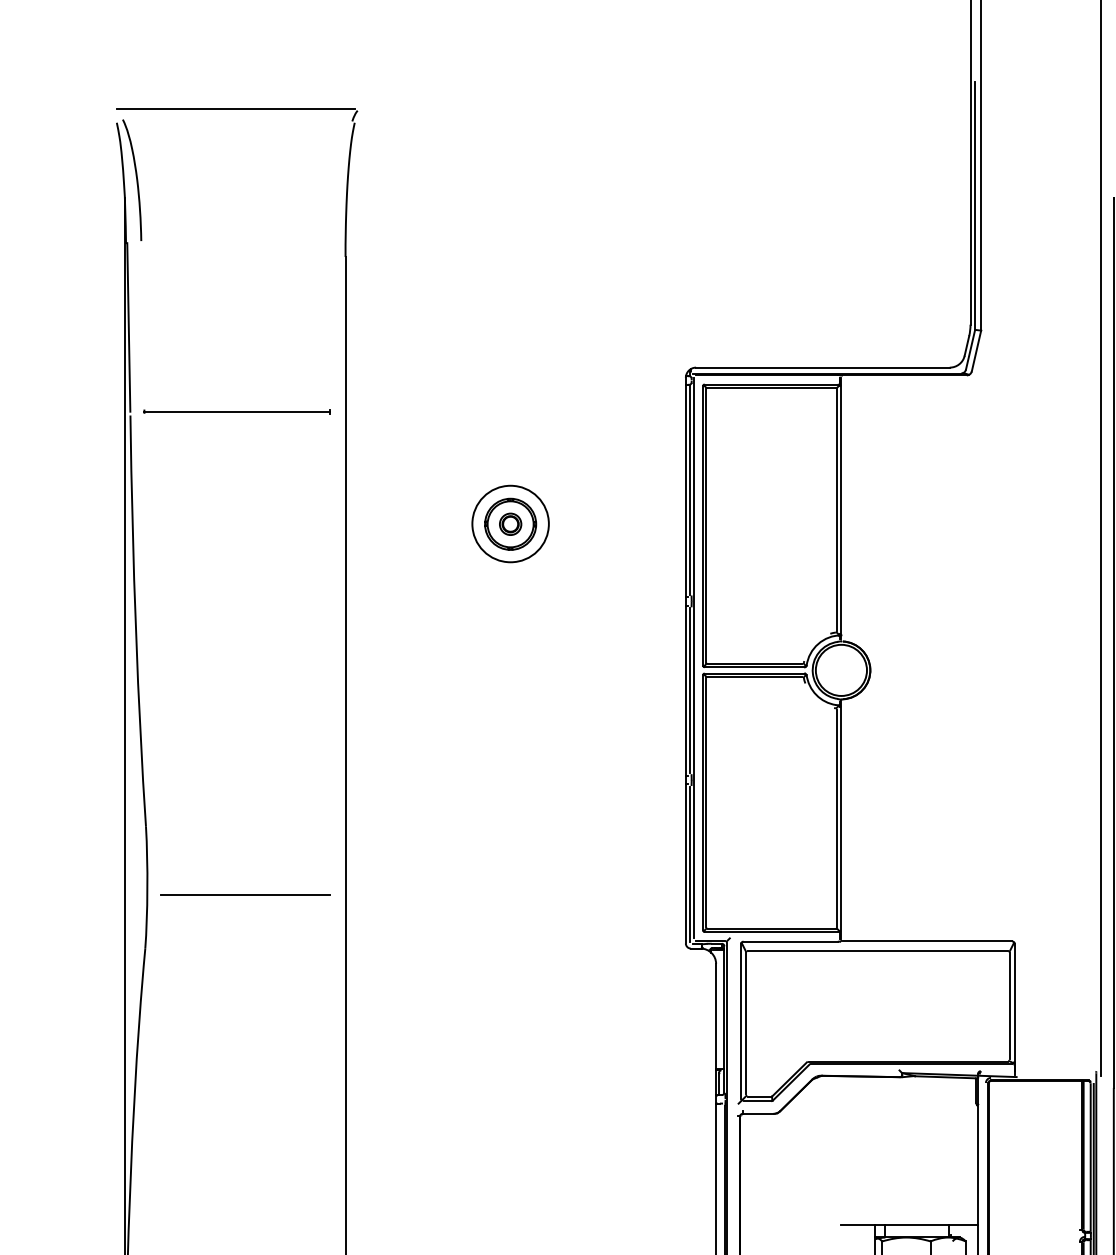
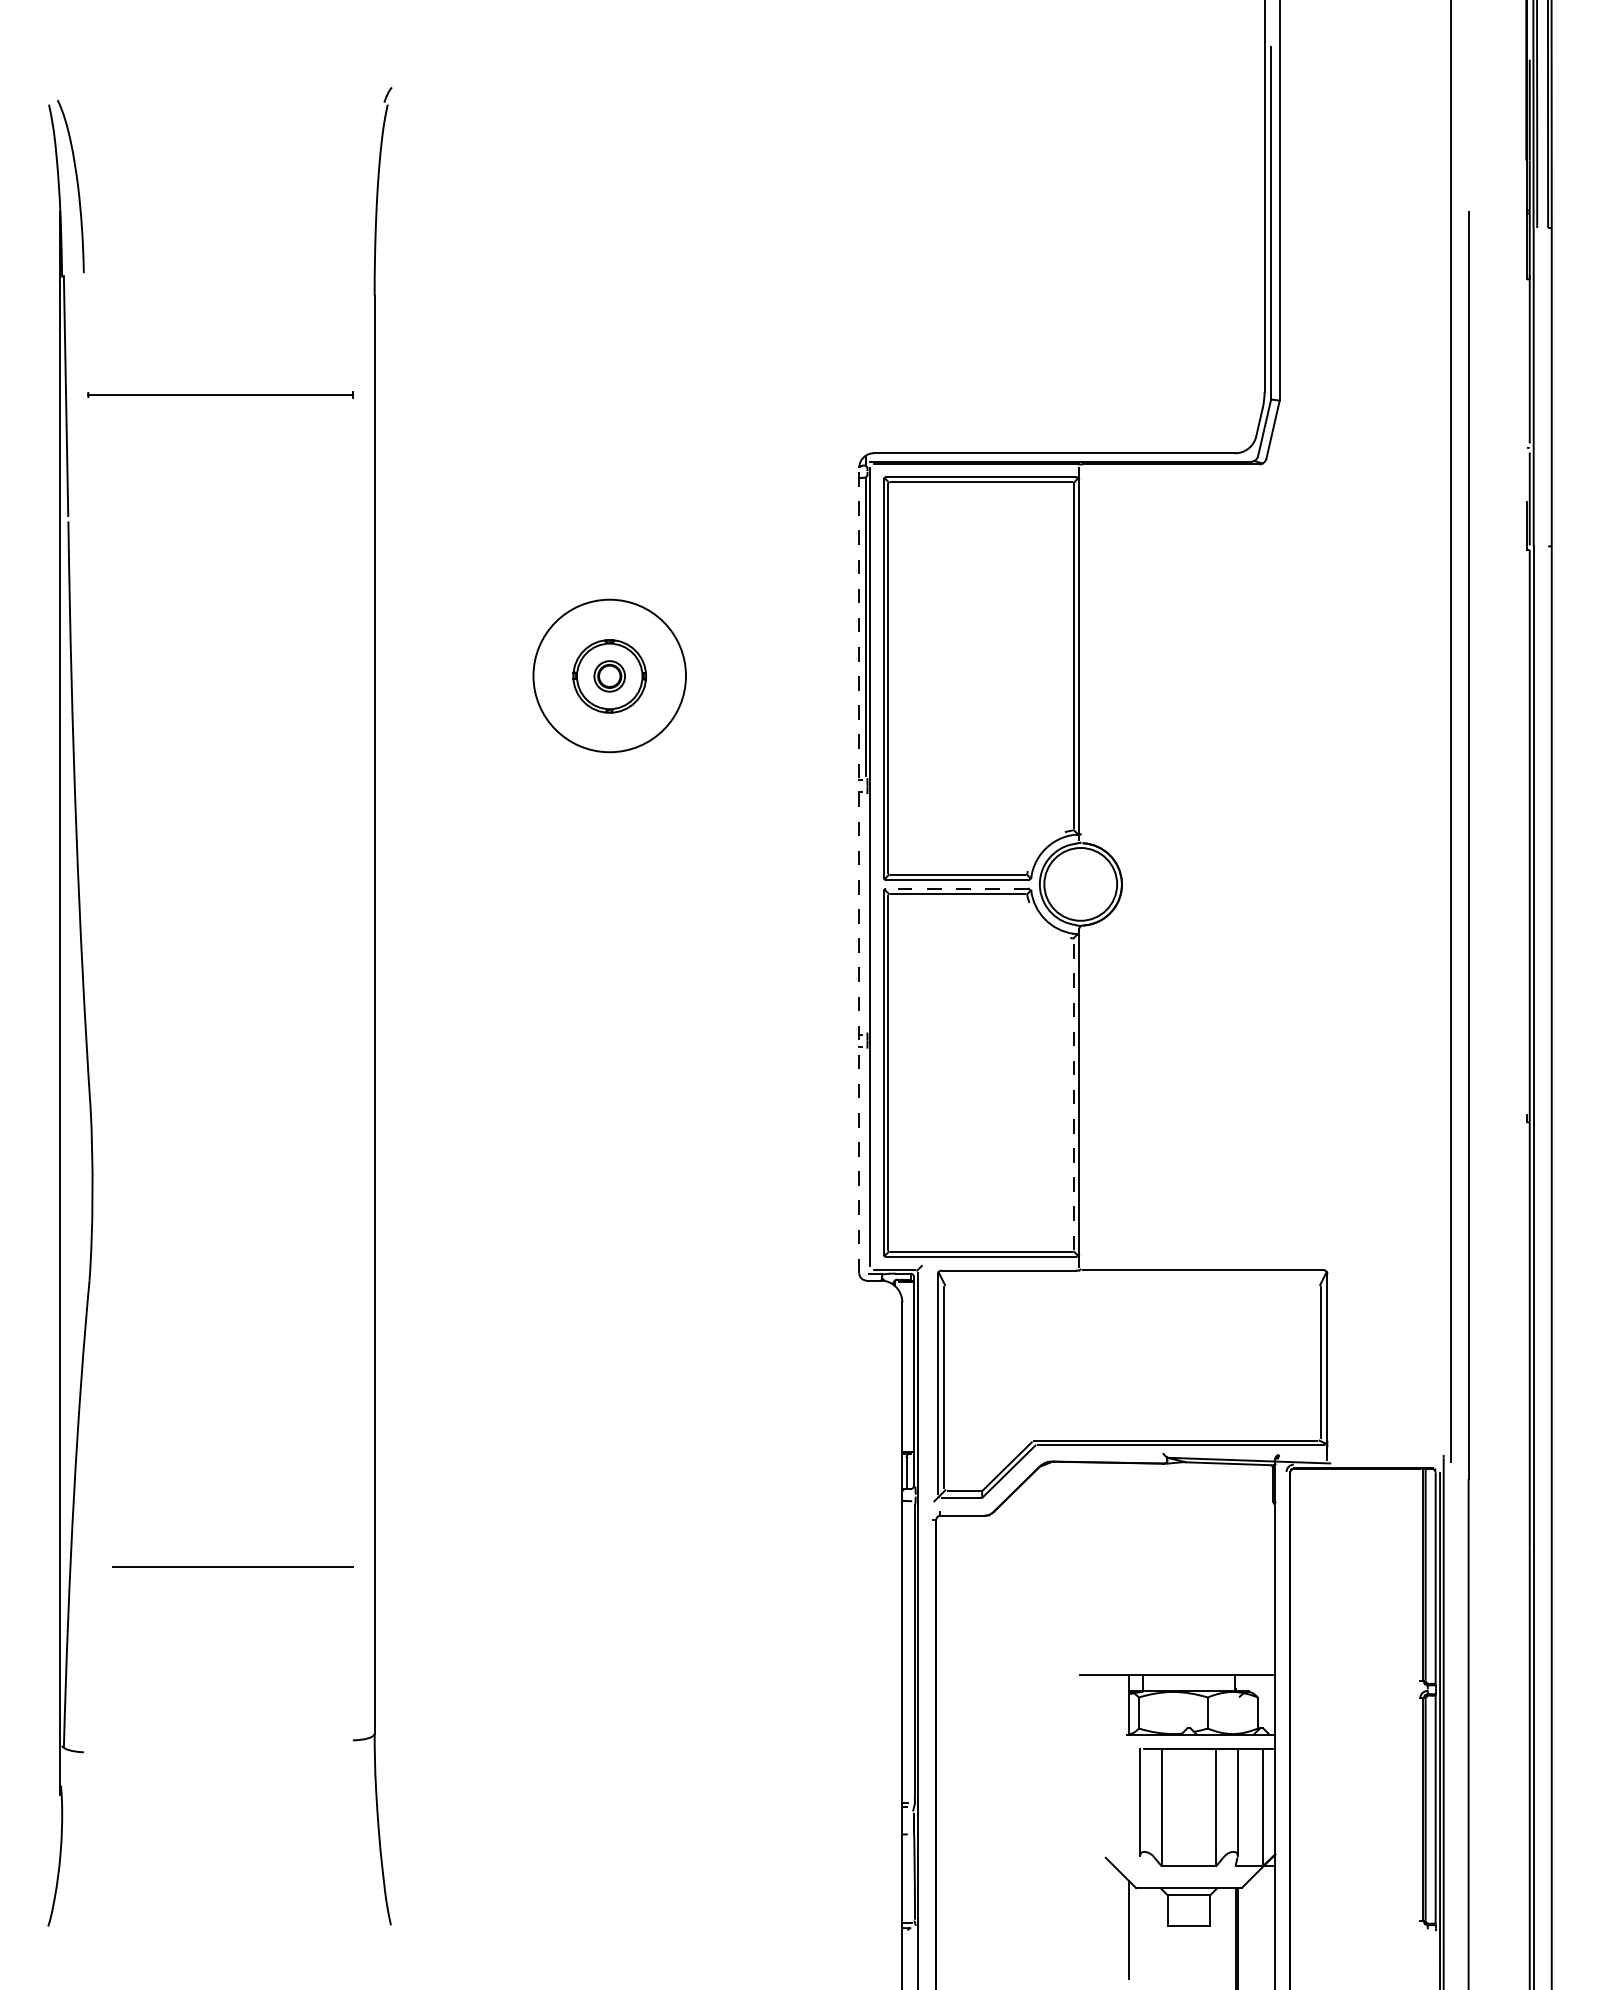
line: (235, 109) -> (218, 85), removed
part: (237, 411) -> (220, 394), moved
circle: (510, 523) -> (609, 675), size x1.4
line: (686, 660) -> (859, 870), solid -> dashed
line: (754, 673) -> (957, 888), solid -> dashed
line: (690, 690) -> (865, 912), removed
line: (837, 818) -> (1074, 1095), solid -> dashed
line: (690, 864) -> (865, 1160), removed
line: (245, 894) -> (232, 1566), moved
line: (877, 950) -> (1132, 1283), removed

